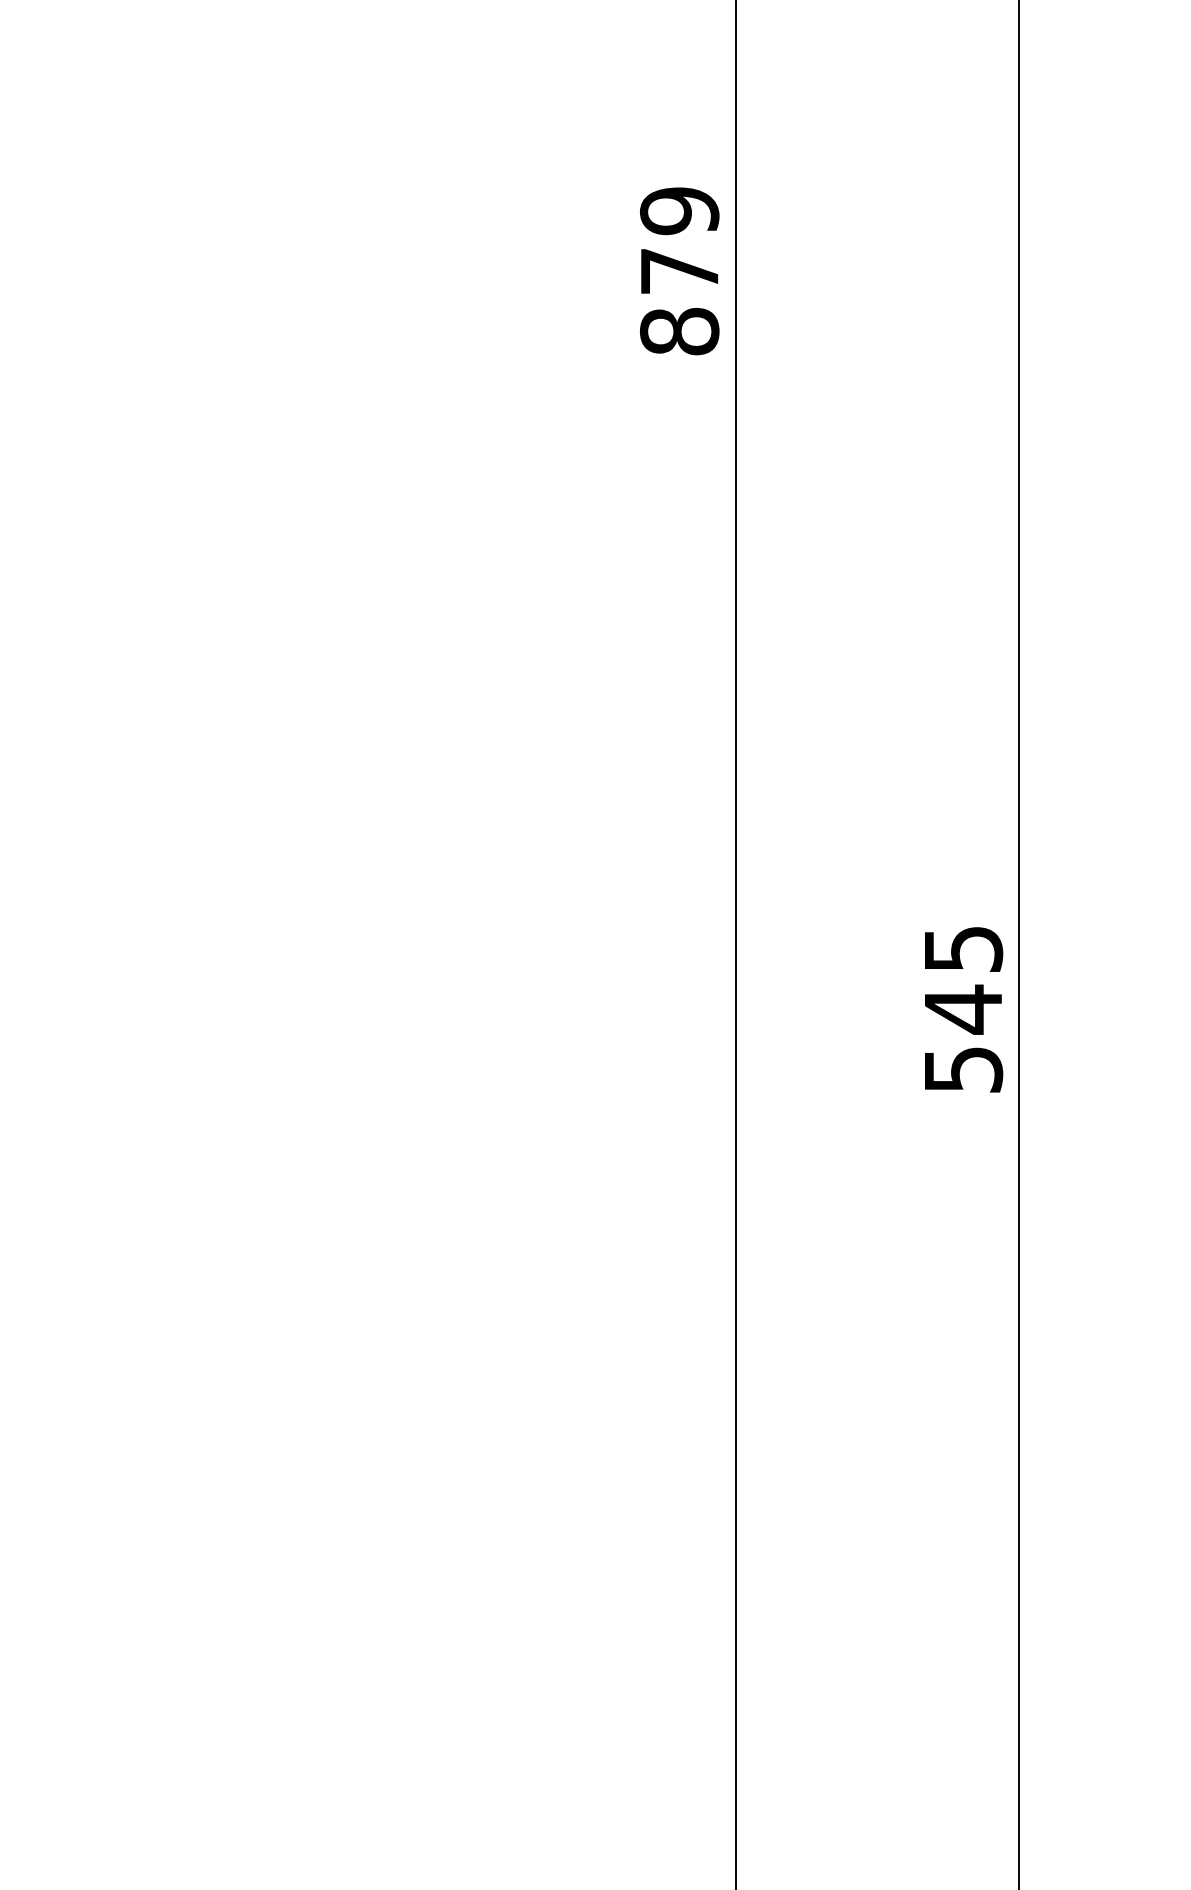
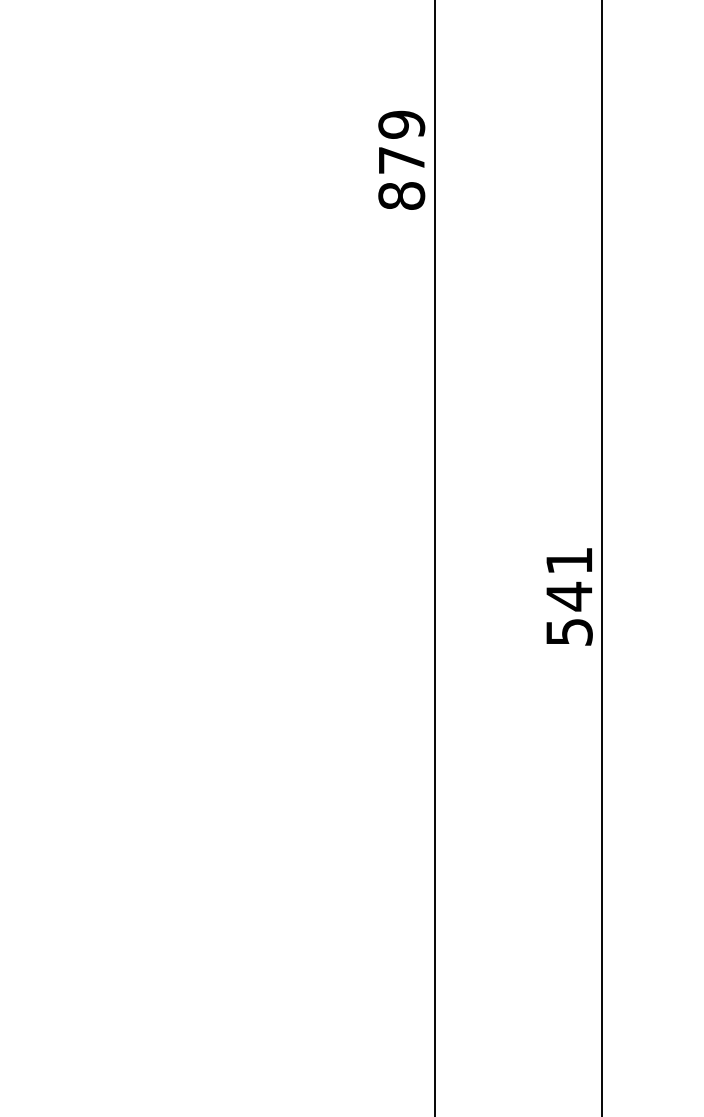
text: (963, 950) -> (569, 561), 545 -> 541

